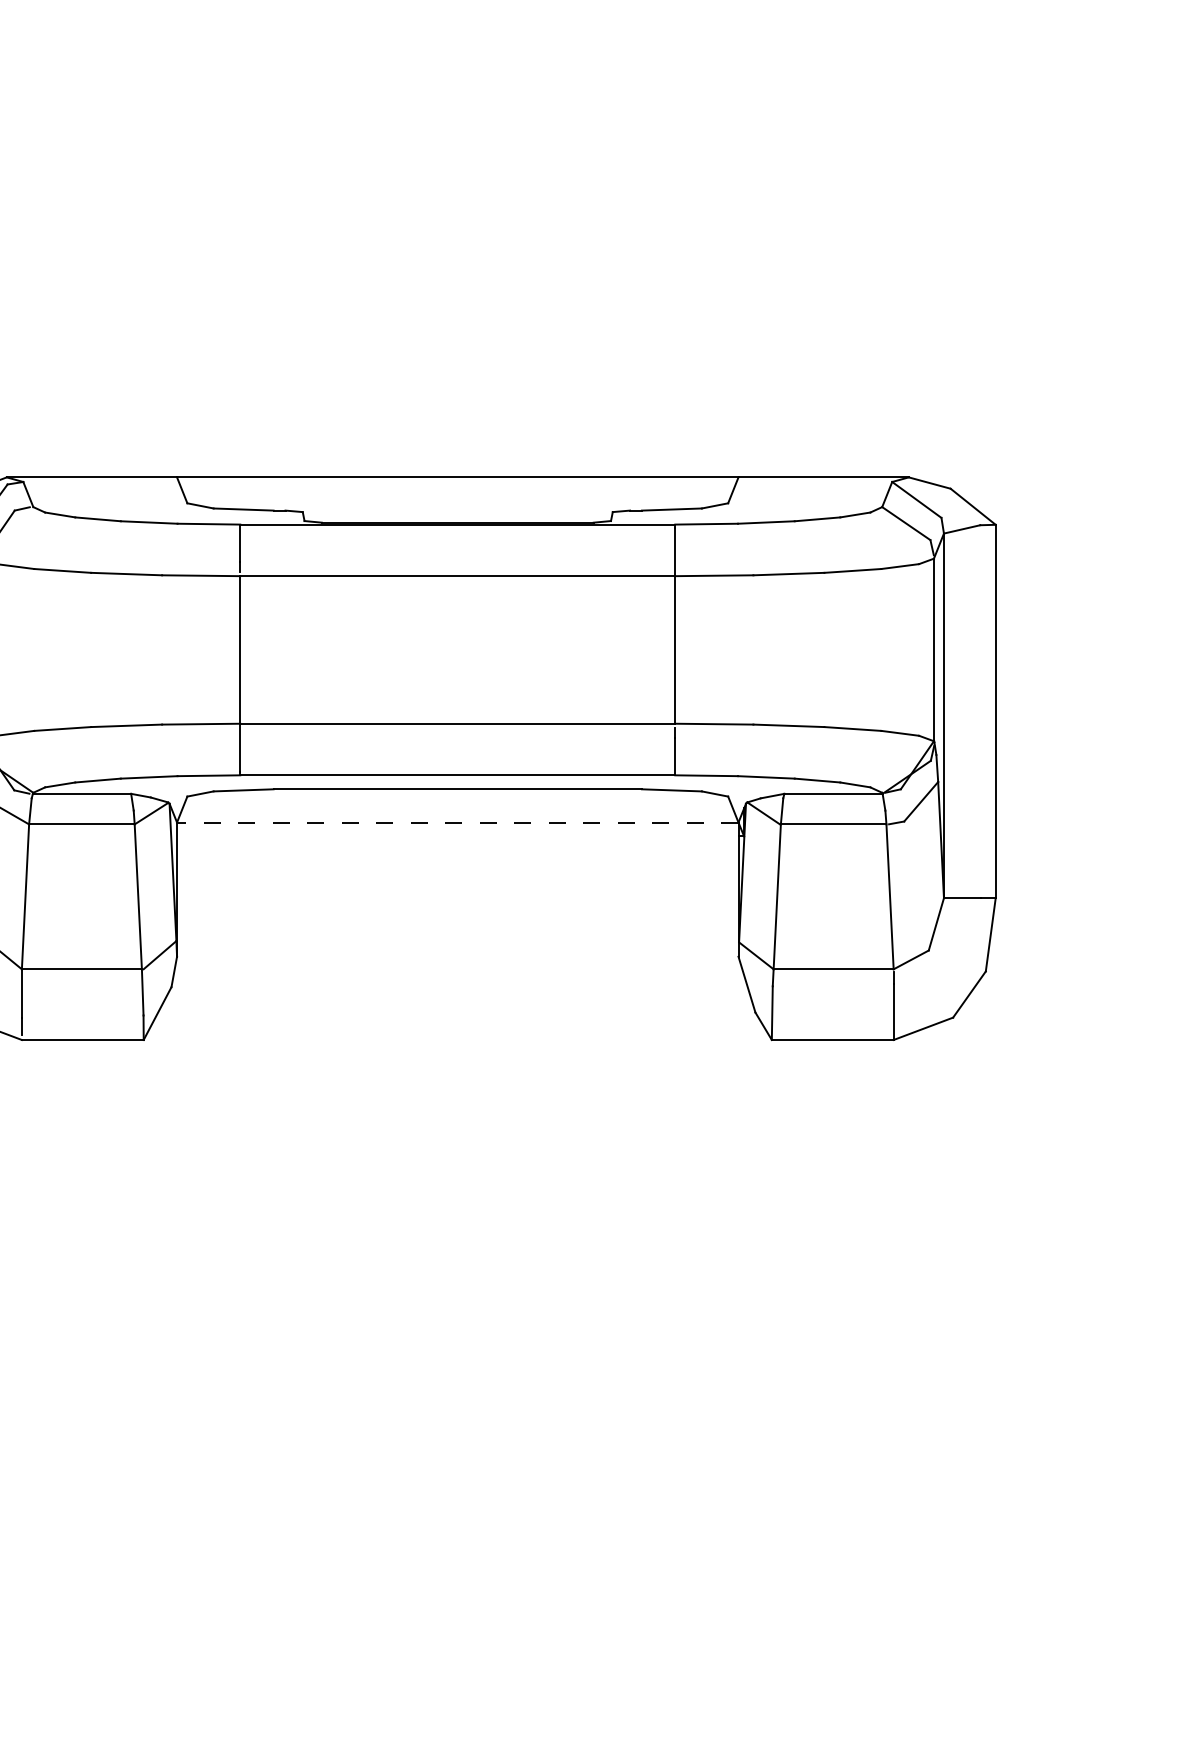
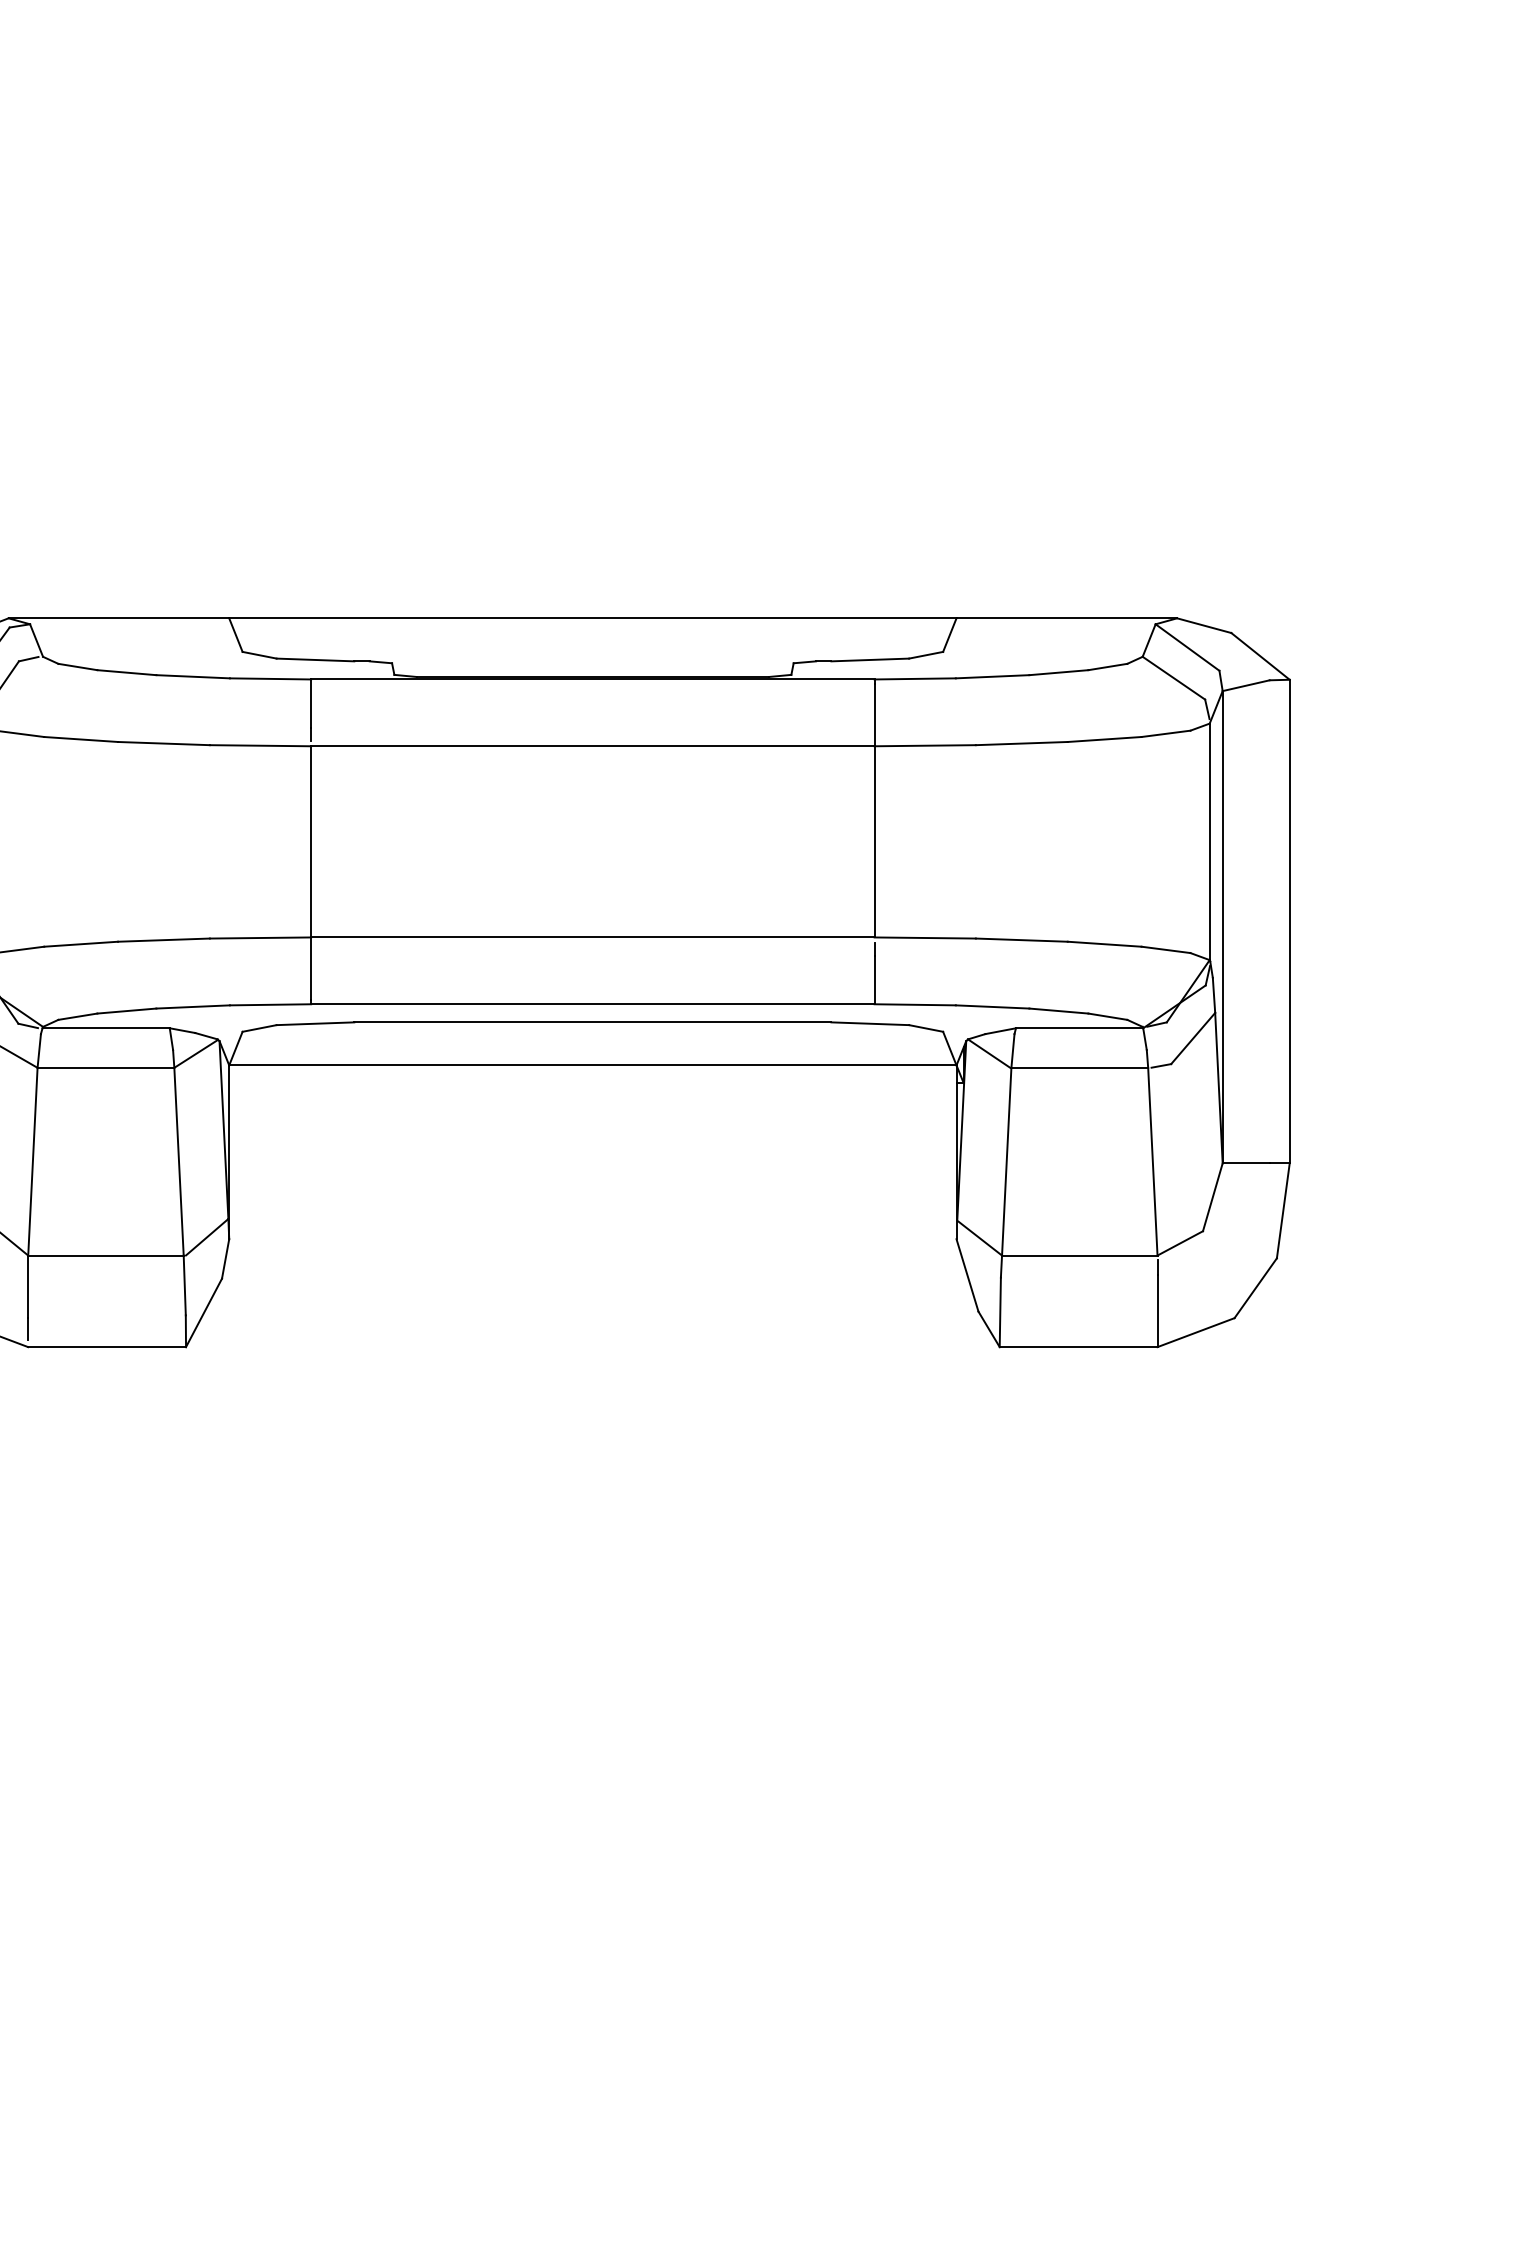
line: (457, 822) -> (592, 1065), dashed -> solid

